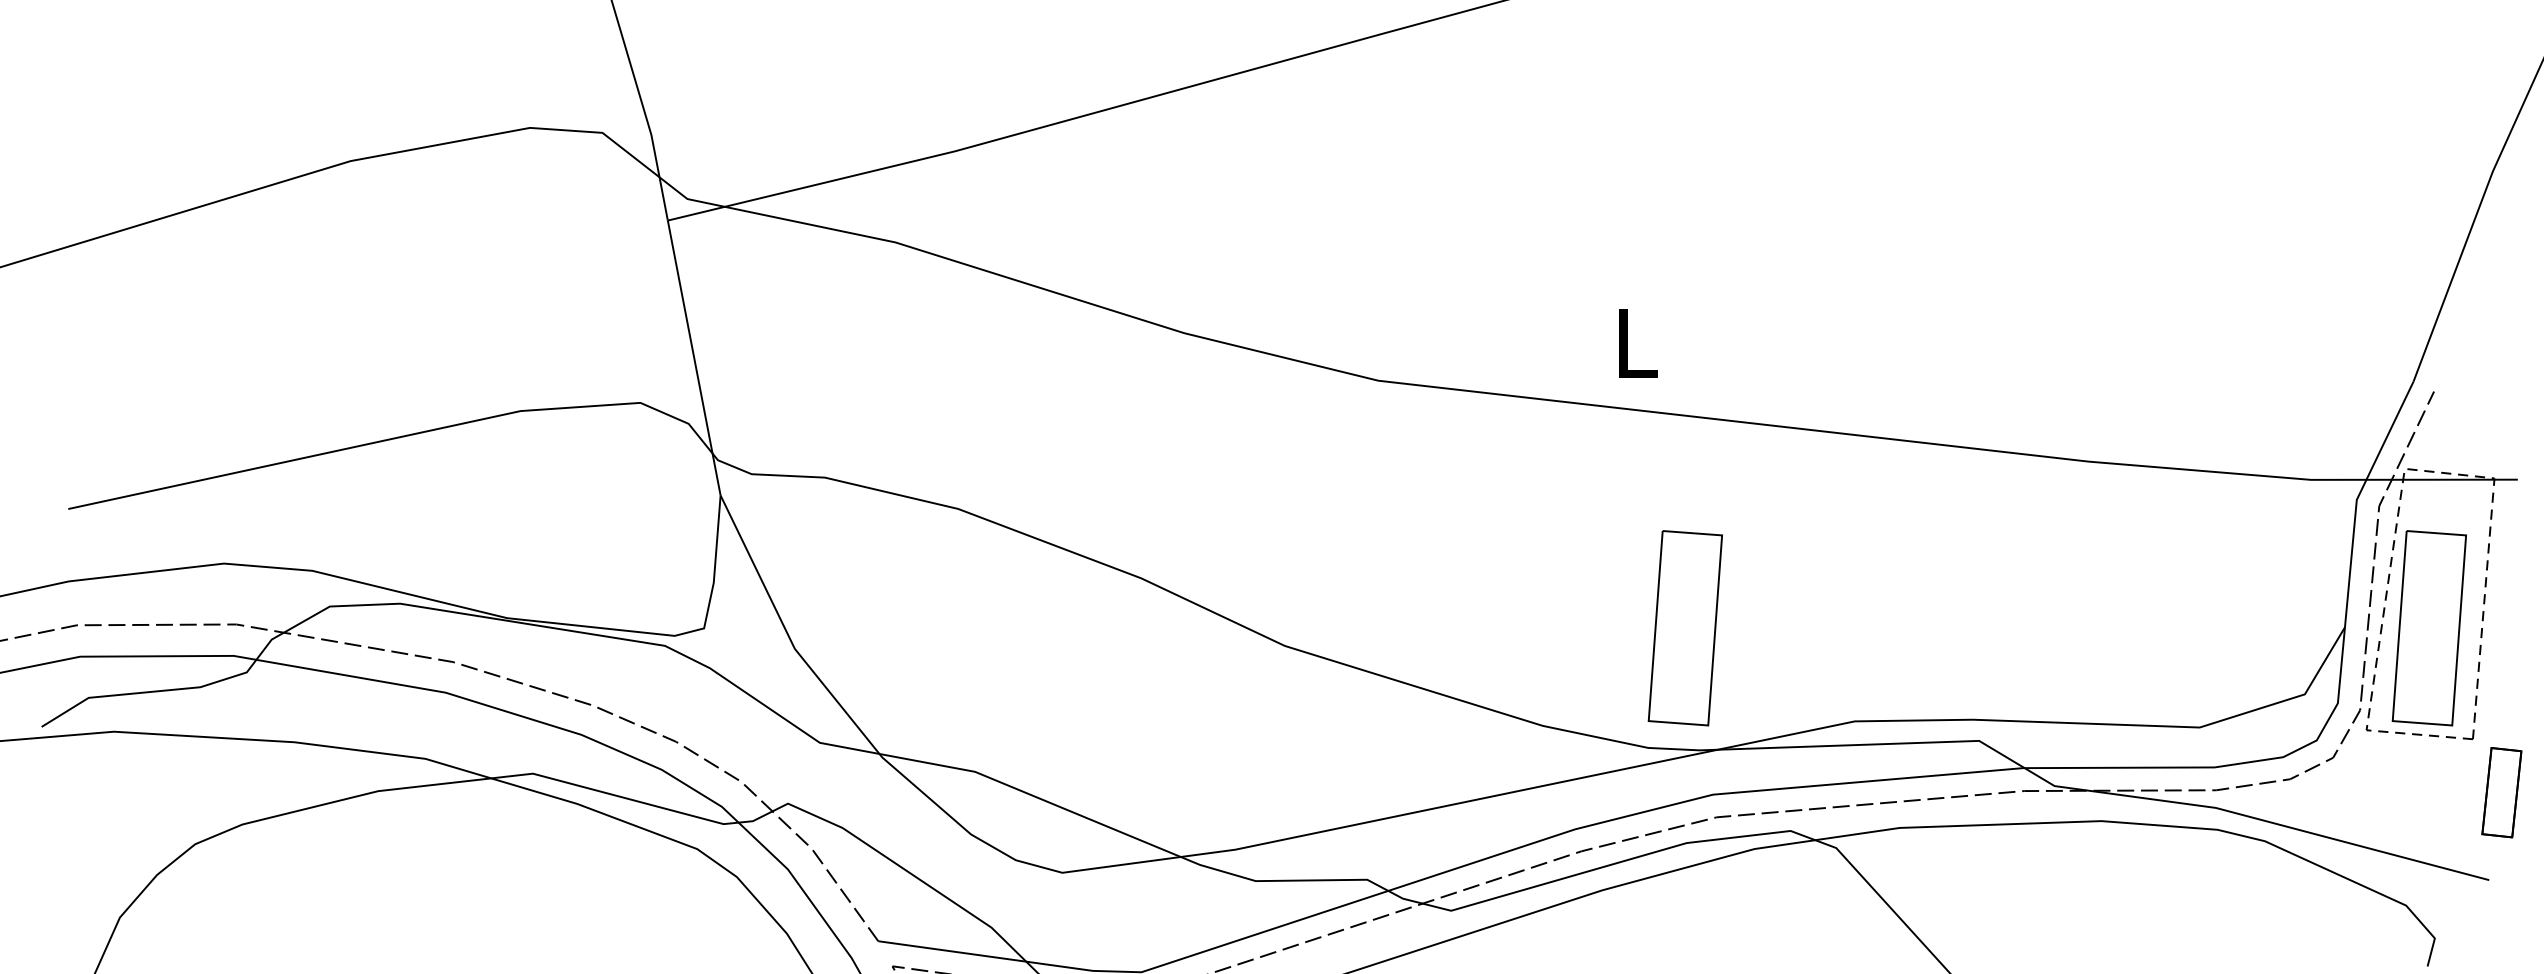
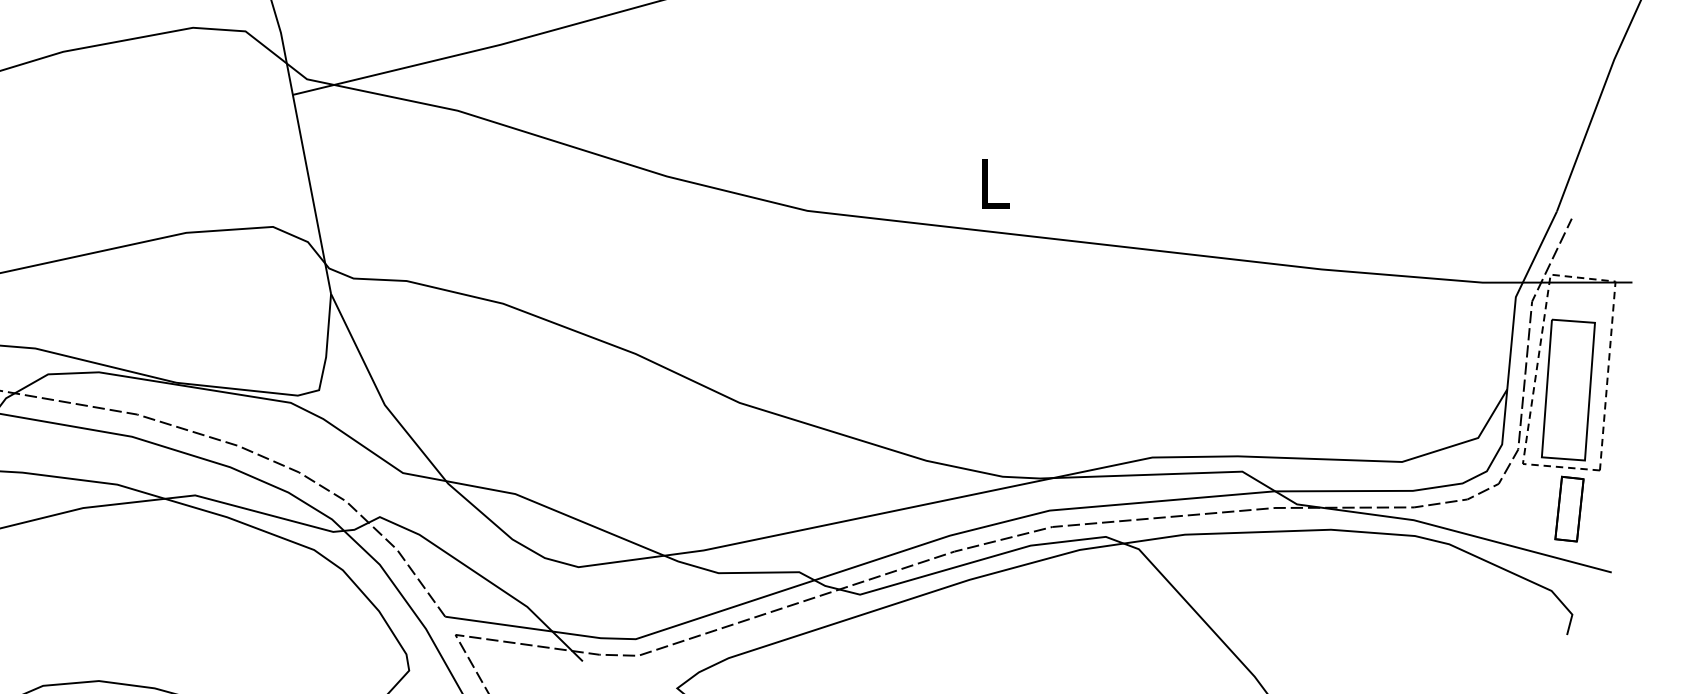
part: (1684, 628) -> (1029, 390), removed
part: (2501, 792) -> (1569, 509), moved

